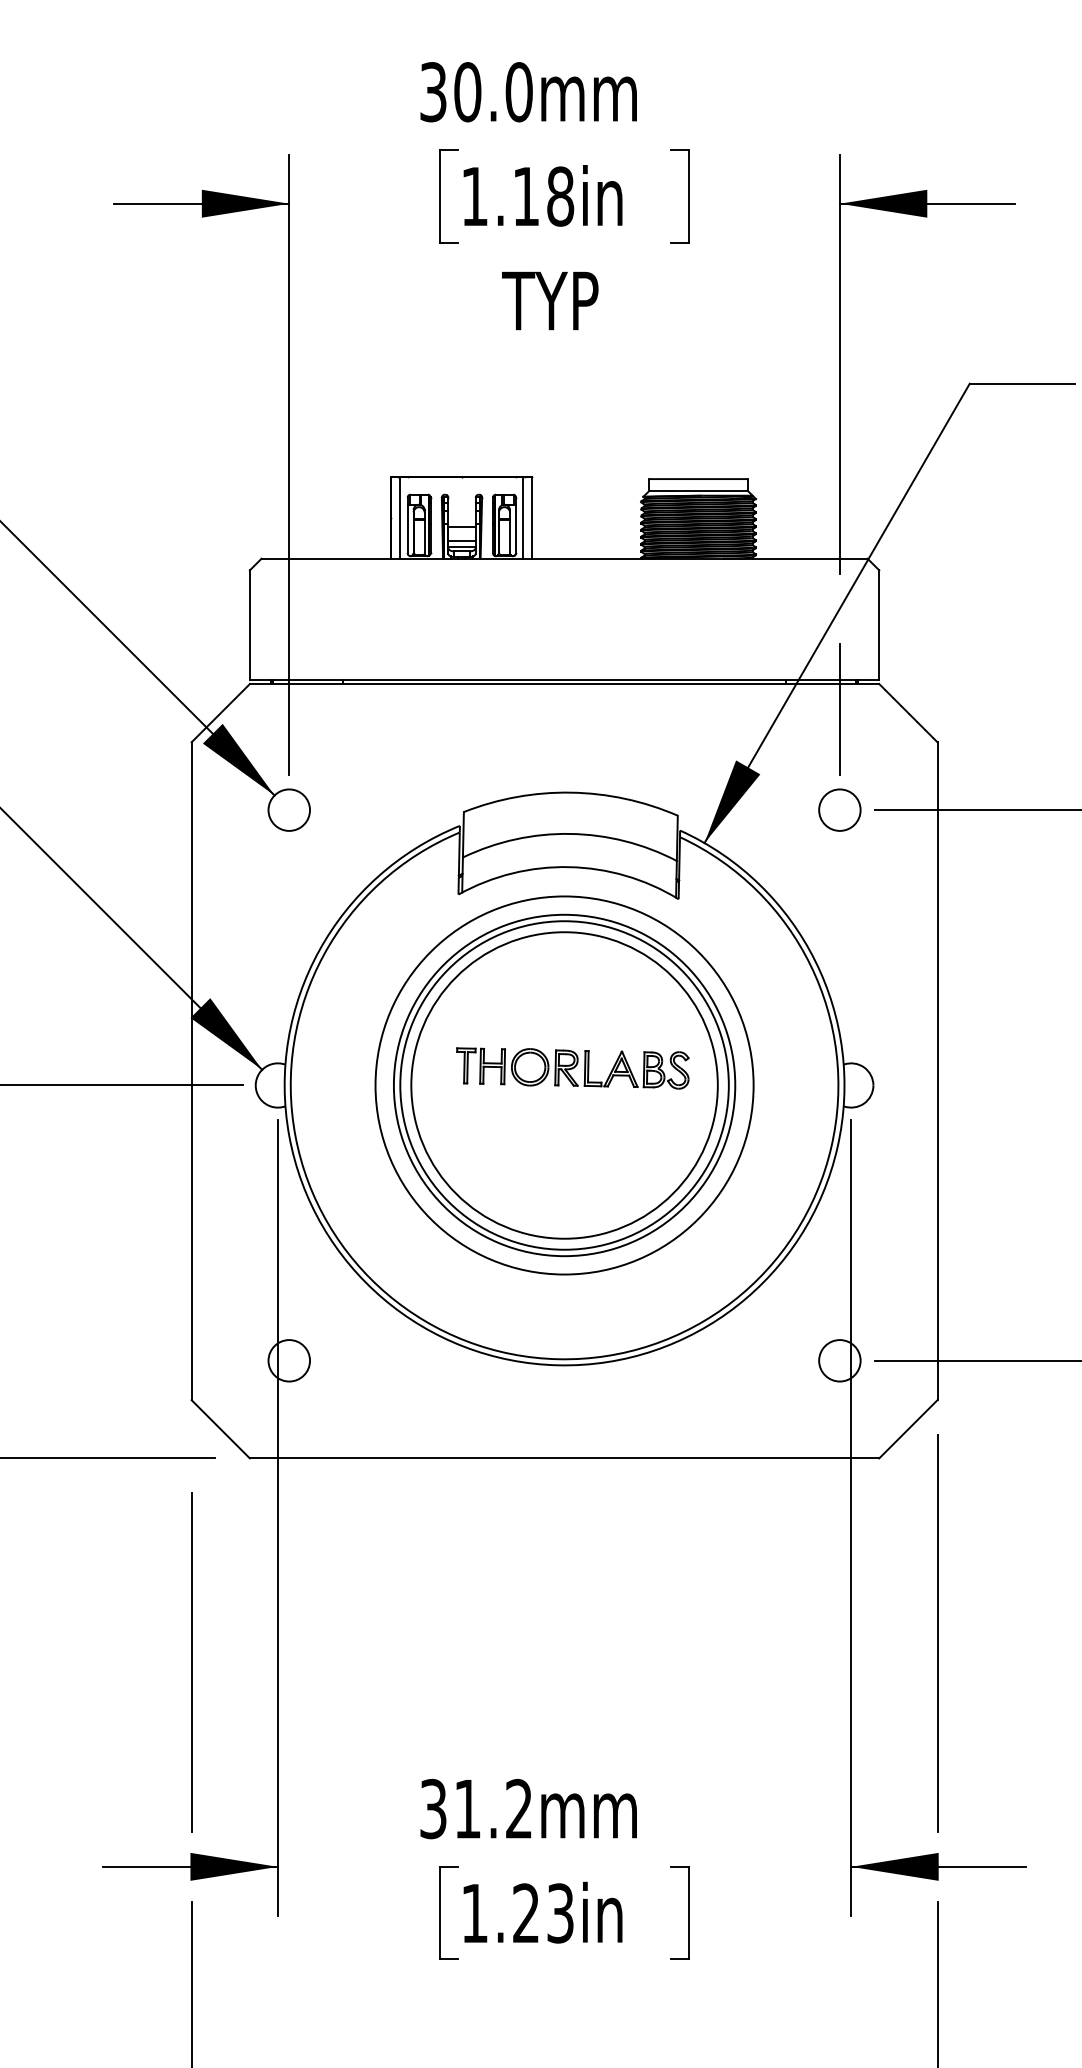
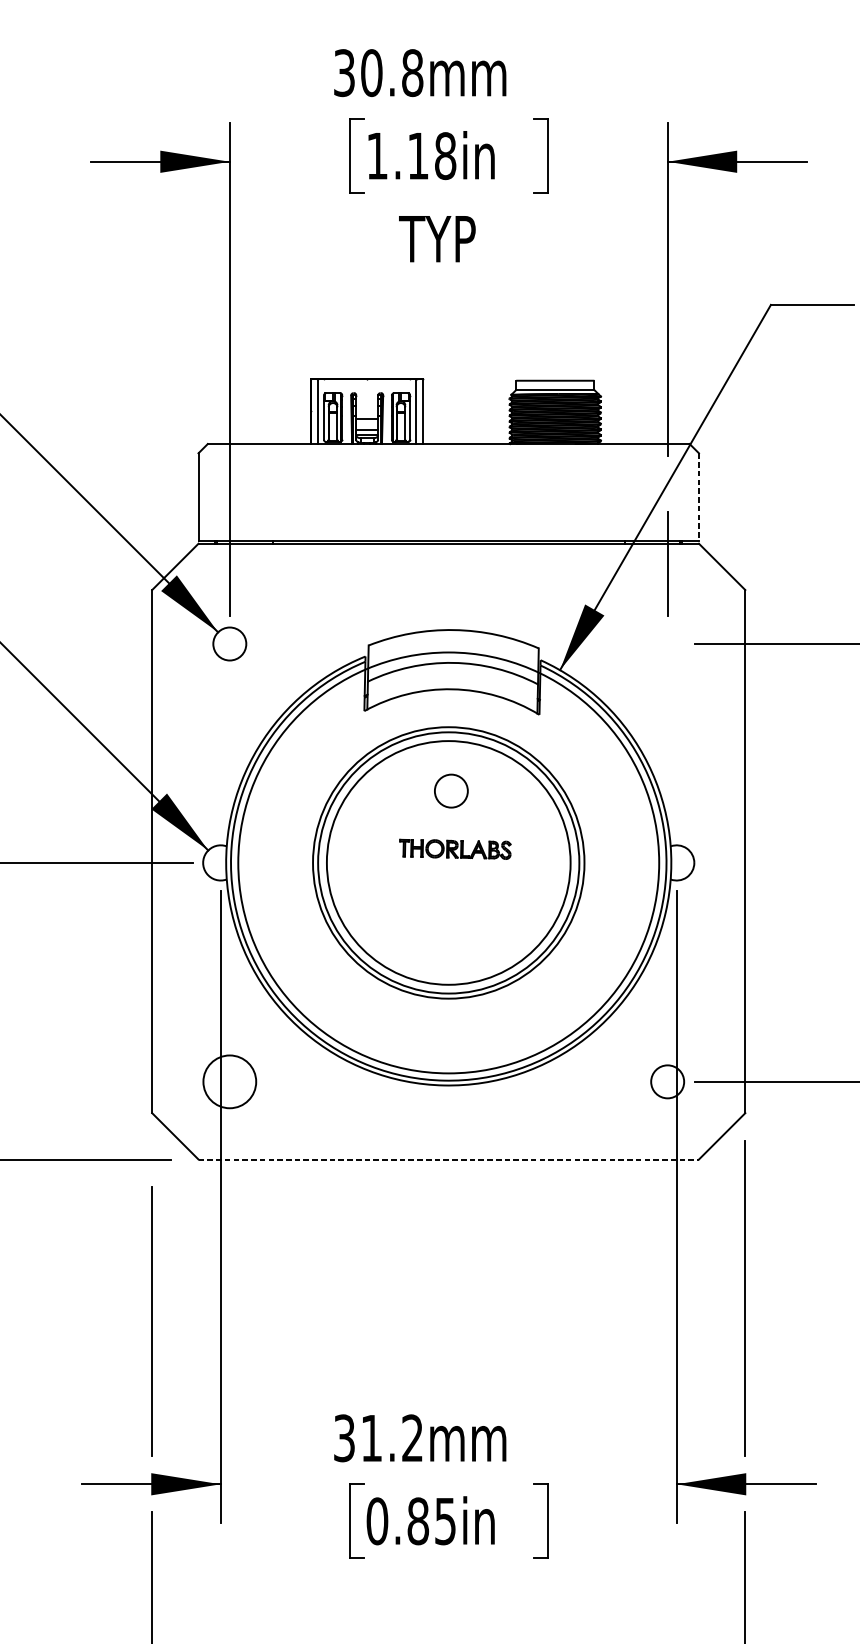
text: (518, 92) -> (412, 73), 30.0mm -> 30.8mm
line: (879, 625) -> (699, 497), solid -> dashed
circle: (839, 809) -> (451, 790), moved
part: (572, 1068) -> (455, 849), size x0.6
circle: (564, 1085) -> (448, 862), size x1.4
circle: (289, 1360) -> (230, 1081), size x1.6
line: (564, 1458) -> (448, 1159), solid -> dashed
text: (517, 1913) -> (411, 1521), 1.23in -> 0.85in

